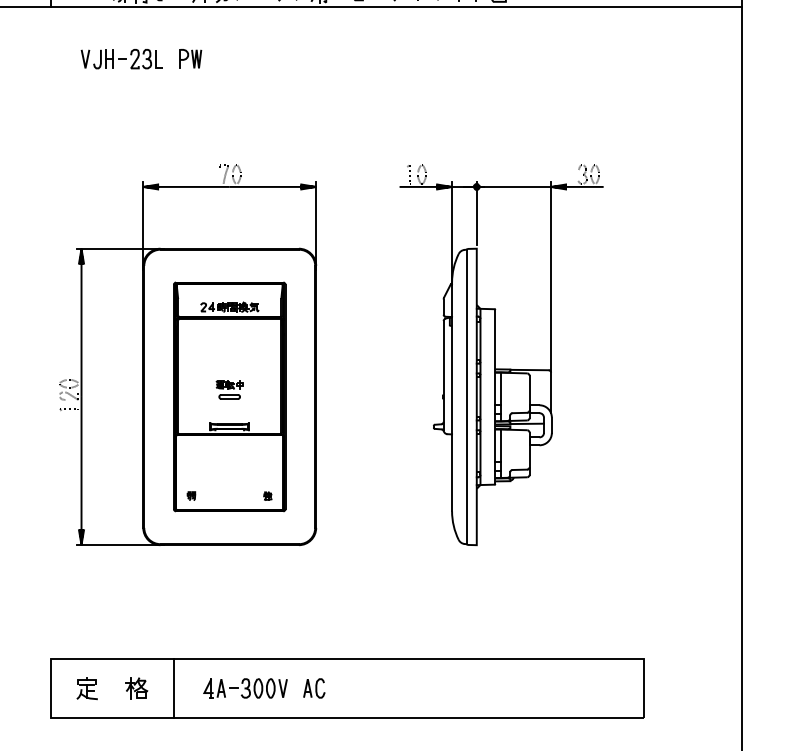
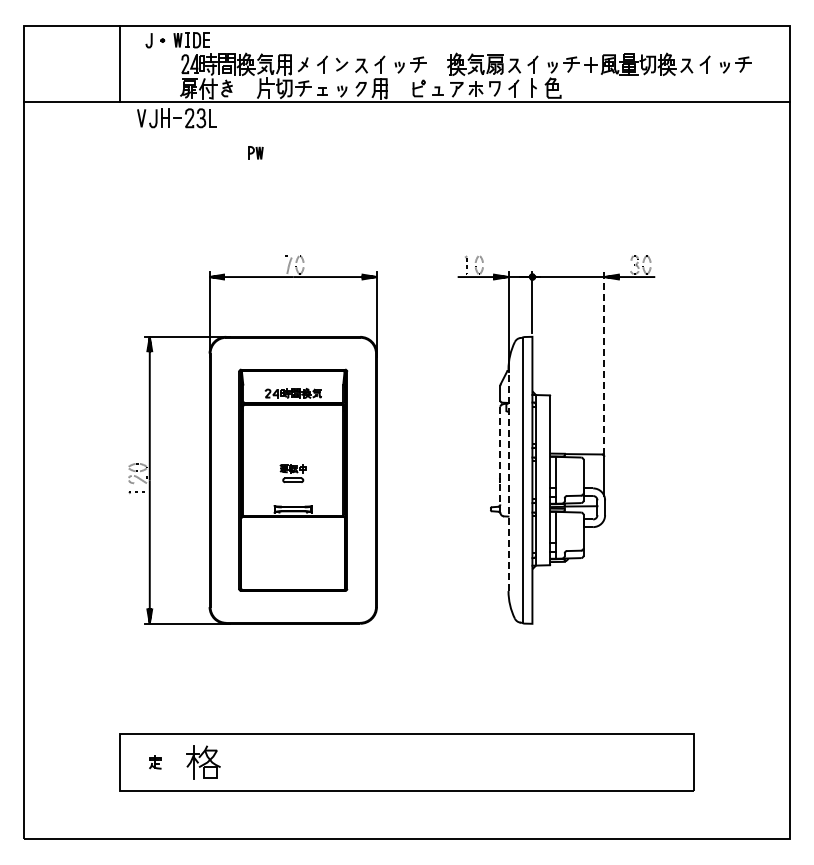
part: (190, 58) -> (255, 152), size x0.7
part: (121, 59) -> (176, 118), moved
line: (551, 276) -> (604, 363), solid -> dashed
line: (443, 375) -> (500, 459), solid -> dashed
line: (452, 397) -> (508, 480), solid -> dashed
part: (190, 495) -> (255, 575), removed
part: (267, 495) -> (329, 575), removed
part: (87, 688) -> (155, 762), size x0.6
part: (137, 688) -> (203, 762), size x1.6
line: (174, 688) -> (239, 762), removed
part: (245, 688) -> (308, 762), removed
part: (313, 688) -> (374, 762), removed

